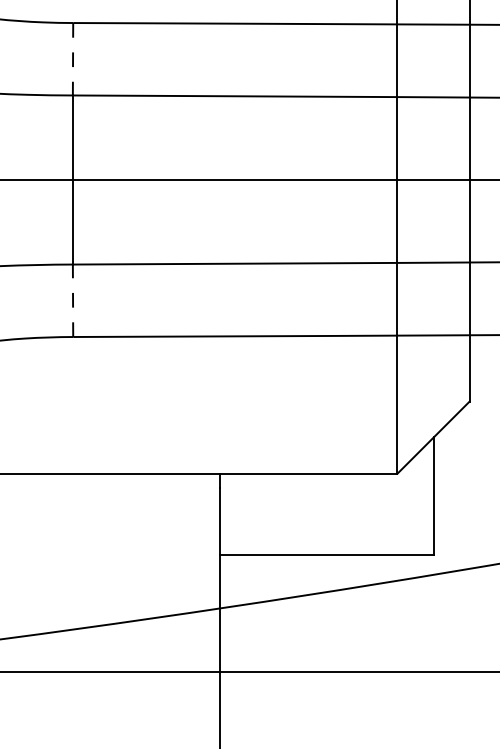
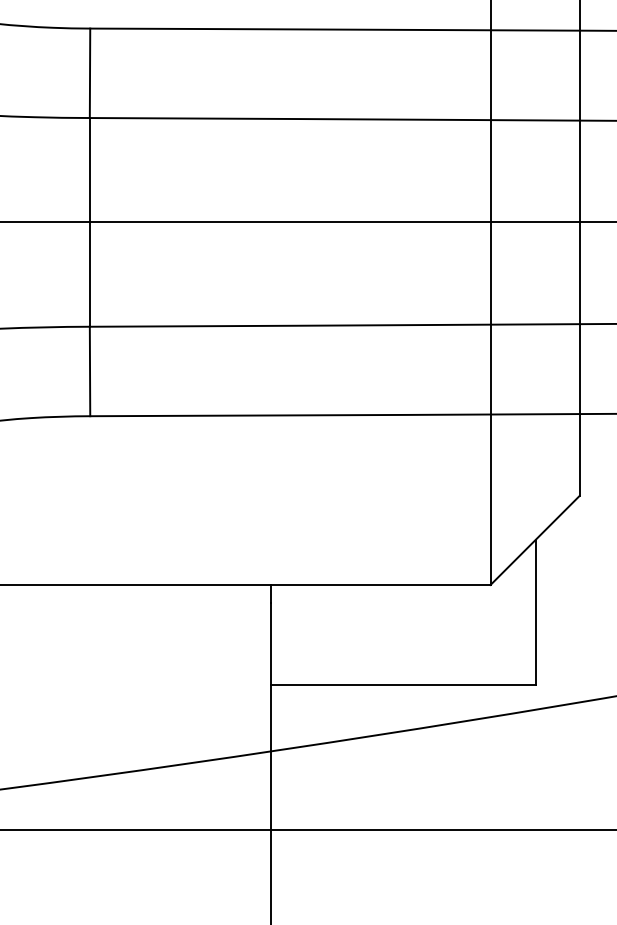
line: (73, 59) -> (90, 73), dashed -> solid
line: (73, 300) -> (90, 371), dashed -> solid

